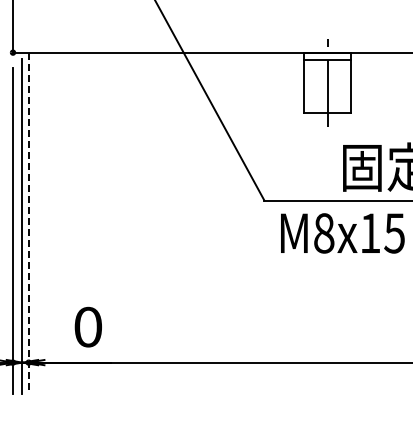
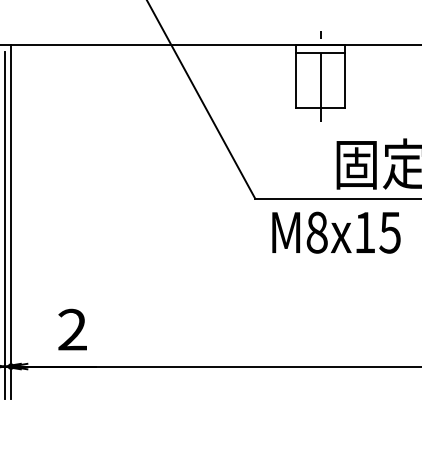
line: (28, 223) -> (10, 222), dashed -> solid
text: (87, 326) -> (71, 329), 0 -> 2

